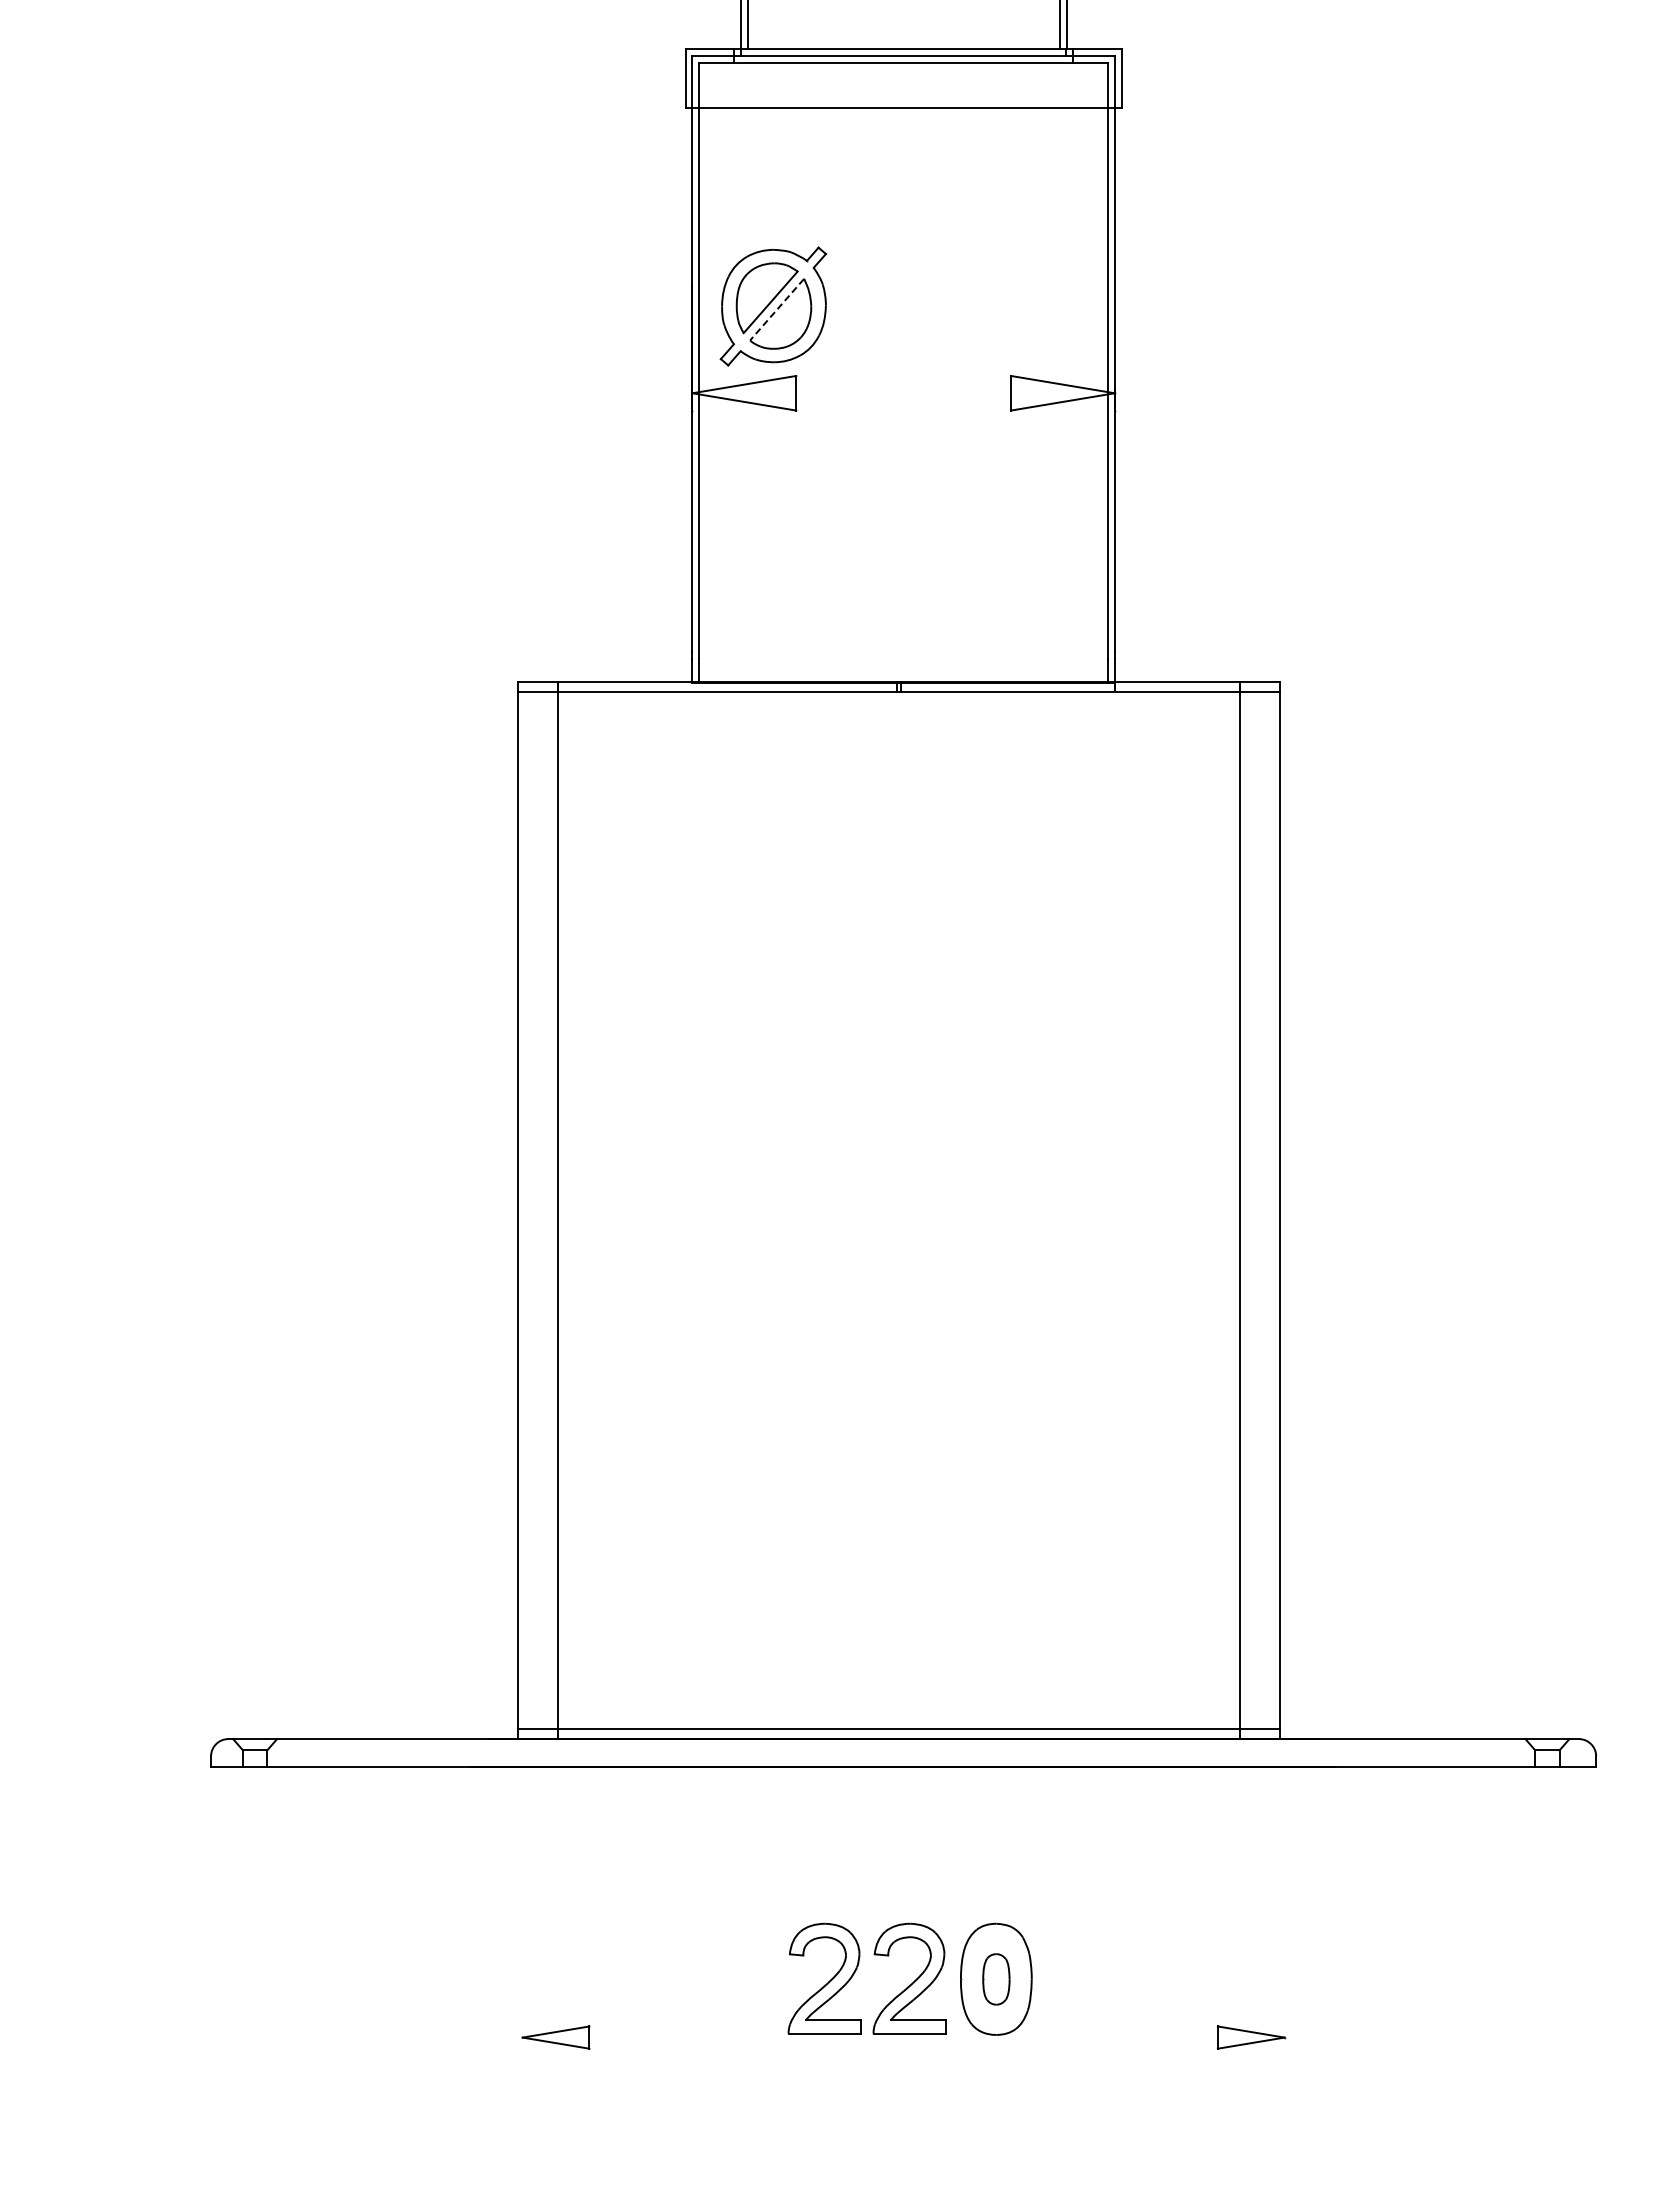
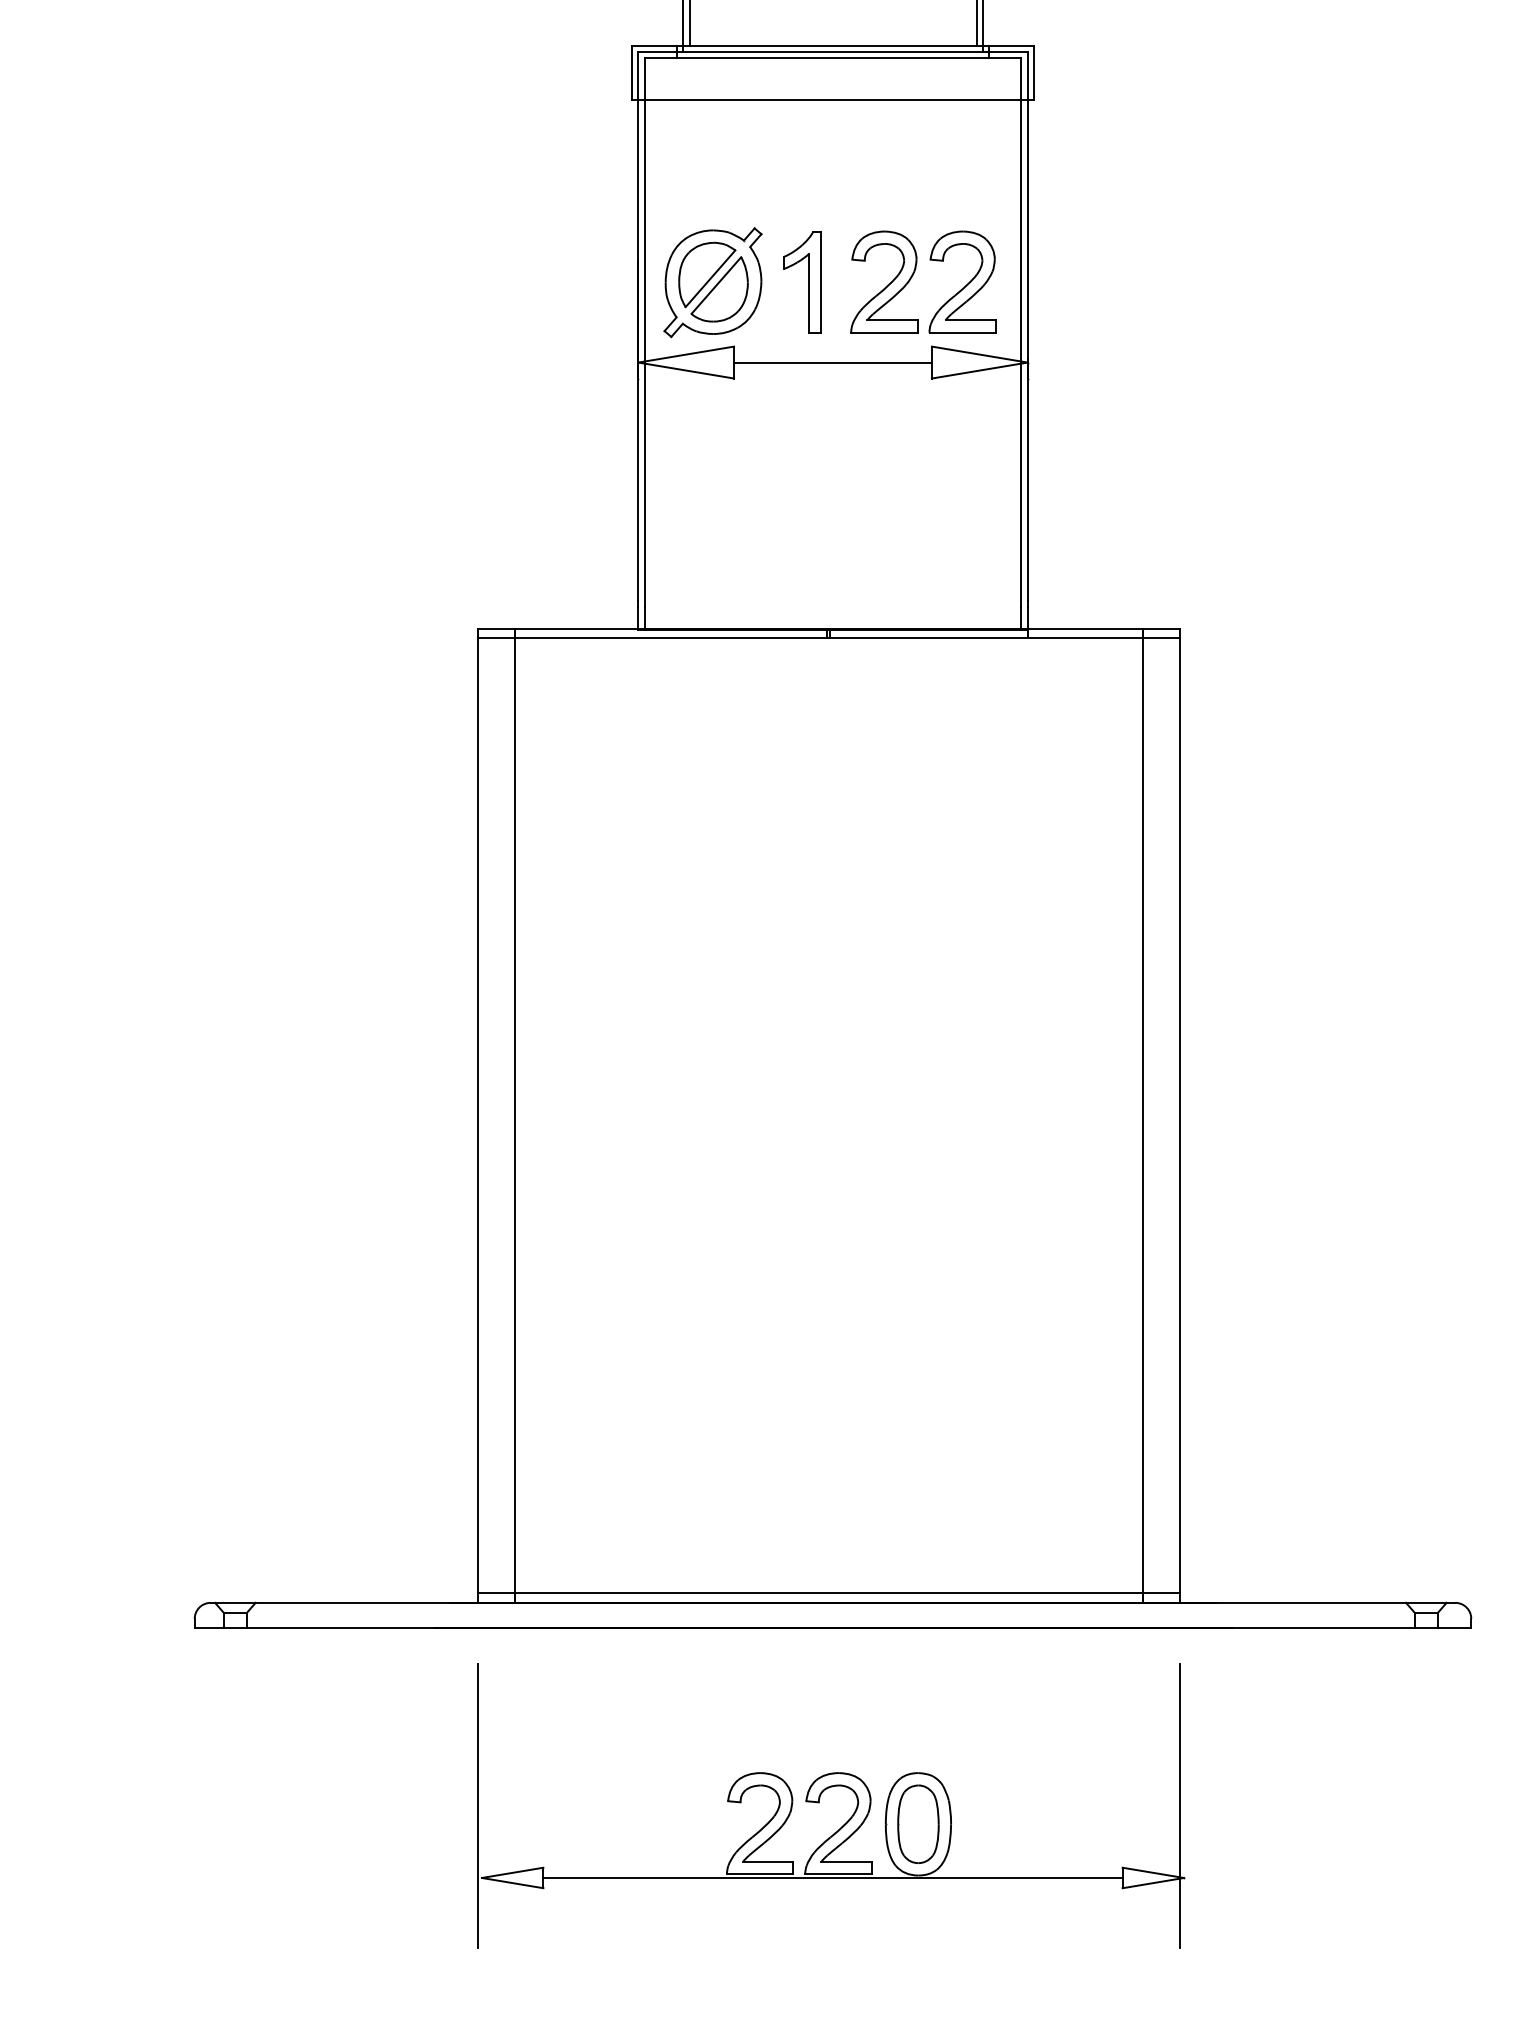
part: (877, 305) -> (808, 281), added
part: (959, 305) -> (884, 281), added
part: (1043, 305) -> (961, 281), added
line: (777, 309) -> (716, 285), dashed -> solid
line: (903, 393) -> (832, 362), added
line: (518, 1959) -> (478, 1806), added
line: (1280, 1959) -> (1180, 1806), added
part: (996, 1979) -> (918, 1824), size x1.67
line: (903, 2037) -> (832, 1877), added

